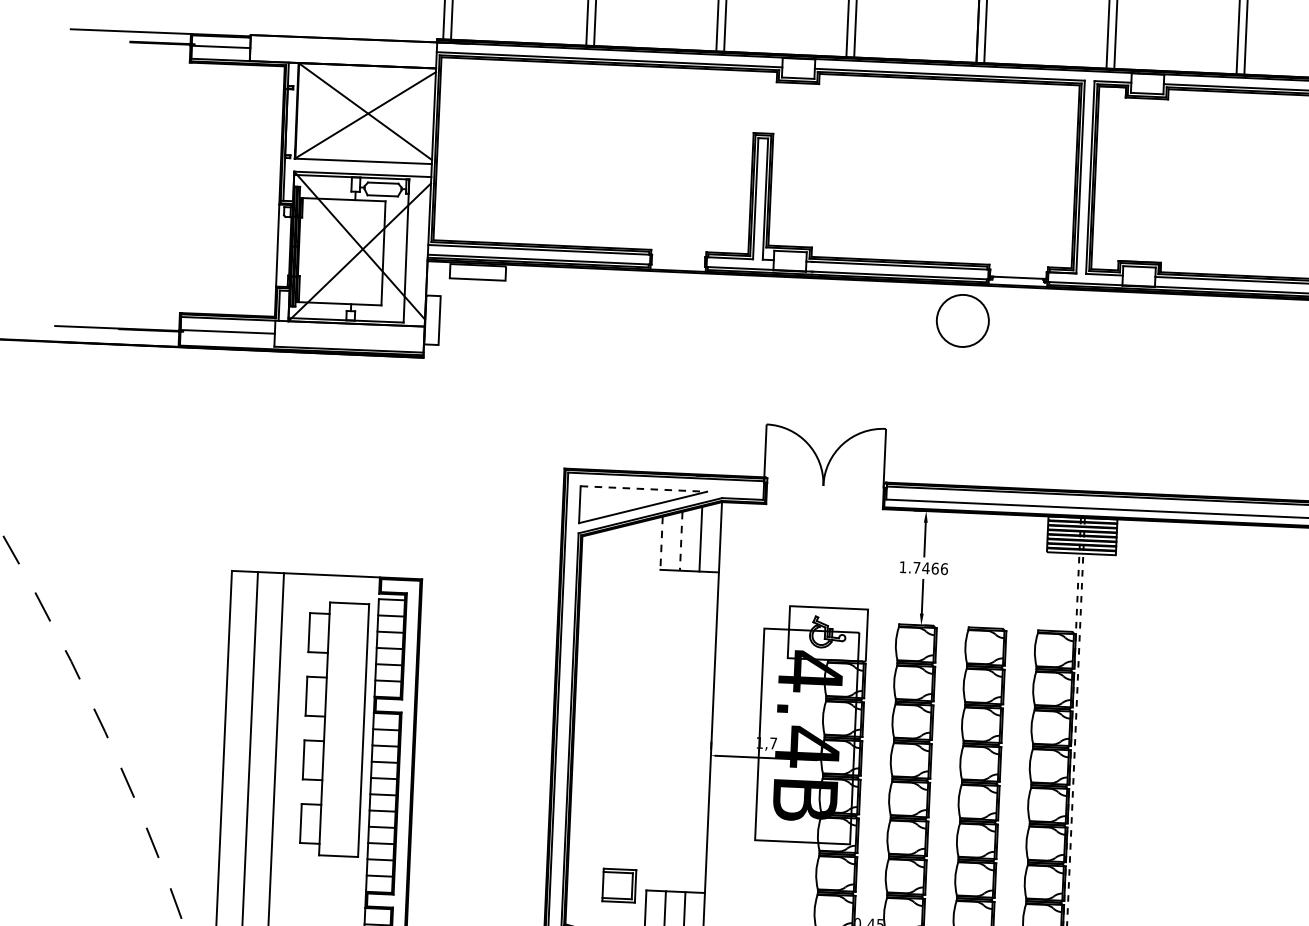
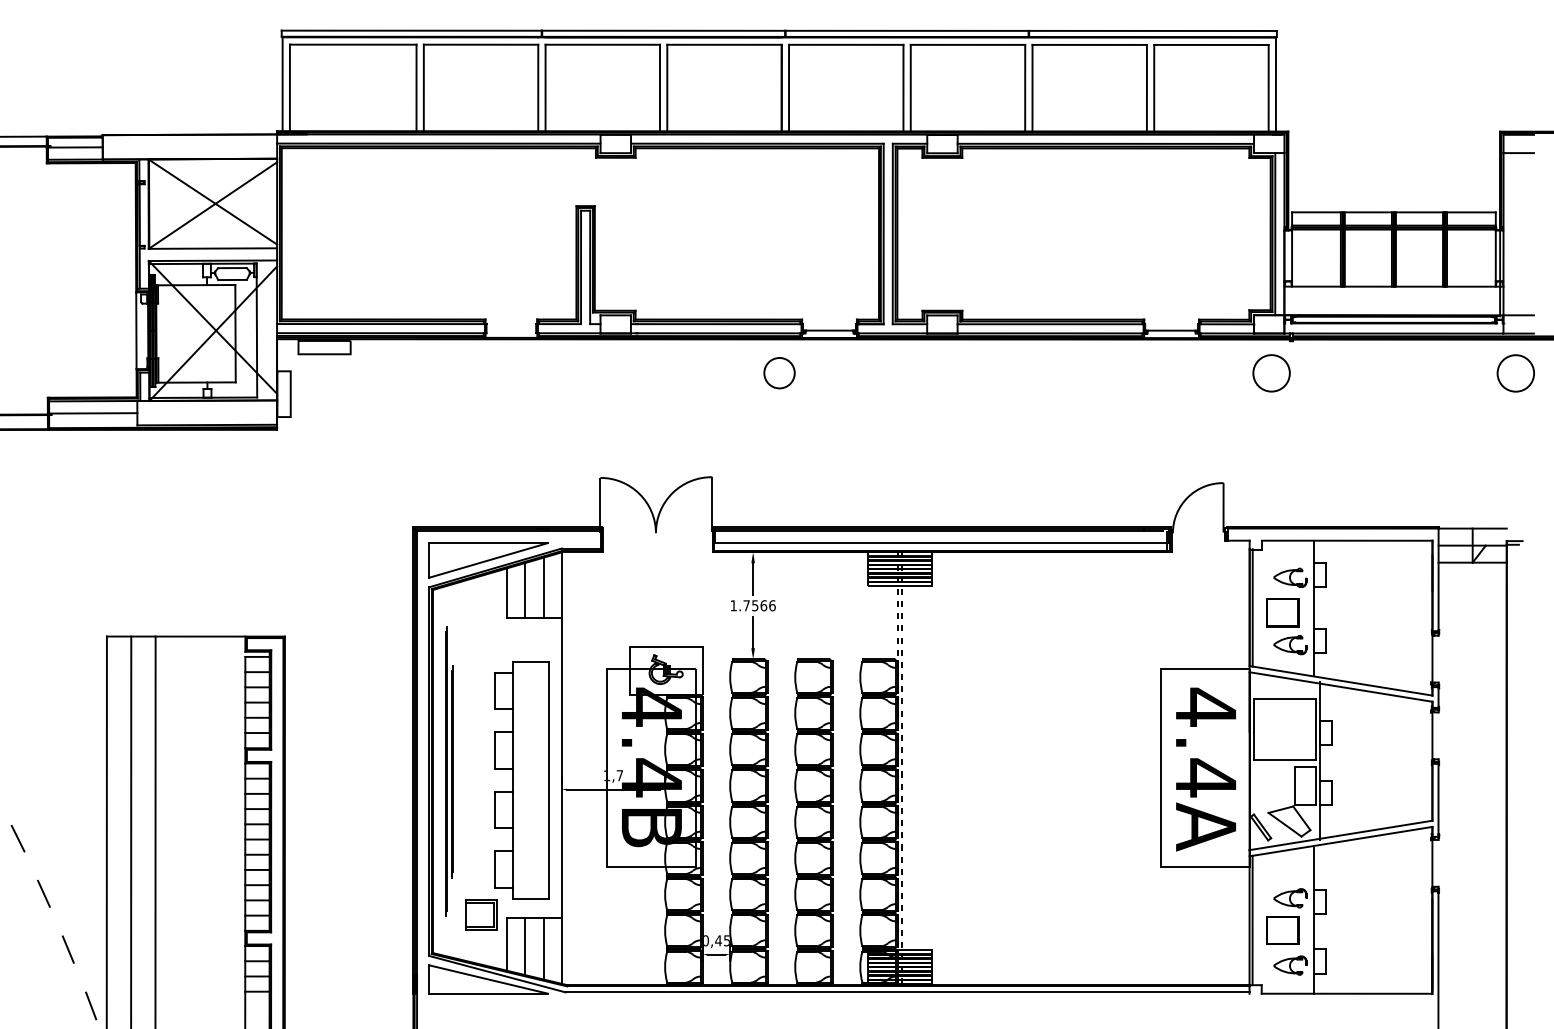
circle: (962, 320) -> (779, 372), size x0.62
line: (643, 489) -> (488, 543), dashed -> solid
line: (681, 541) -> (525, 590), dashed -> solid
line: (661, 543) -> (507, 593), dashed -> solid
text: (925, 567) -> (754, 605), 1.7466 -> 1.7566
part: (333, 729) -> (521, 780), moved
part: (591, 731) -> (449, 771), added

